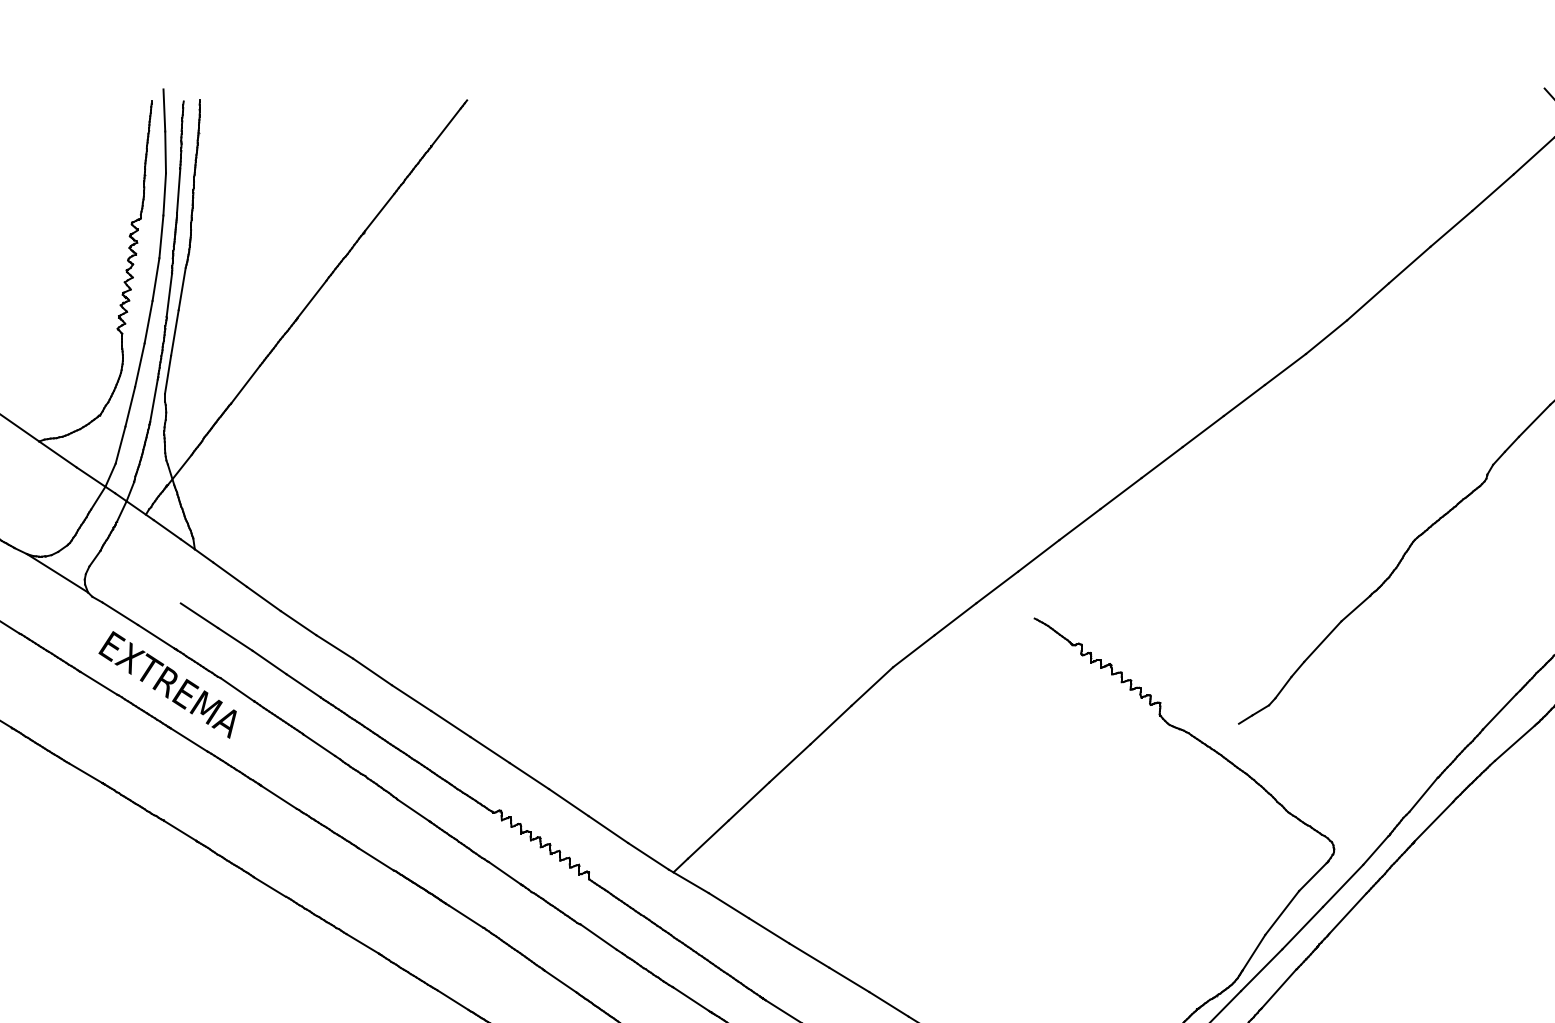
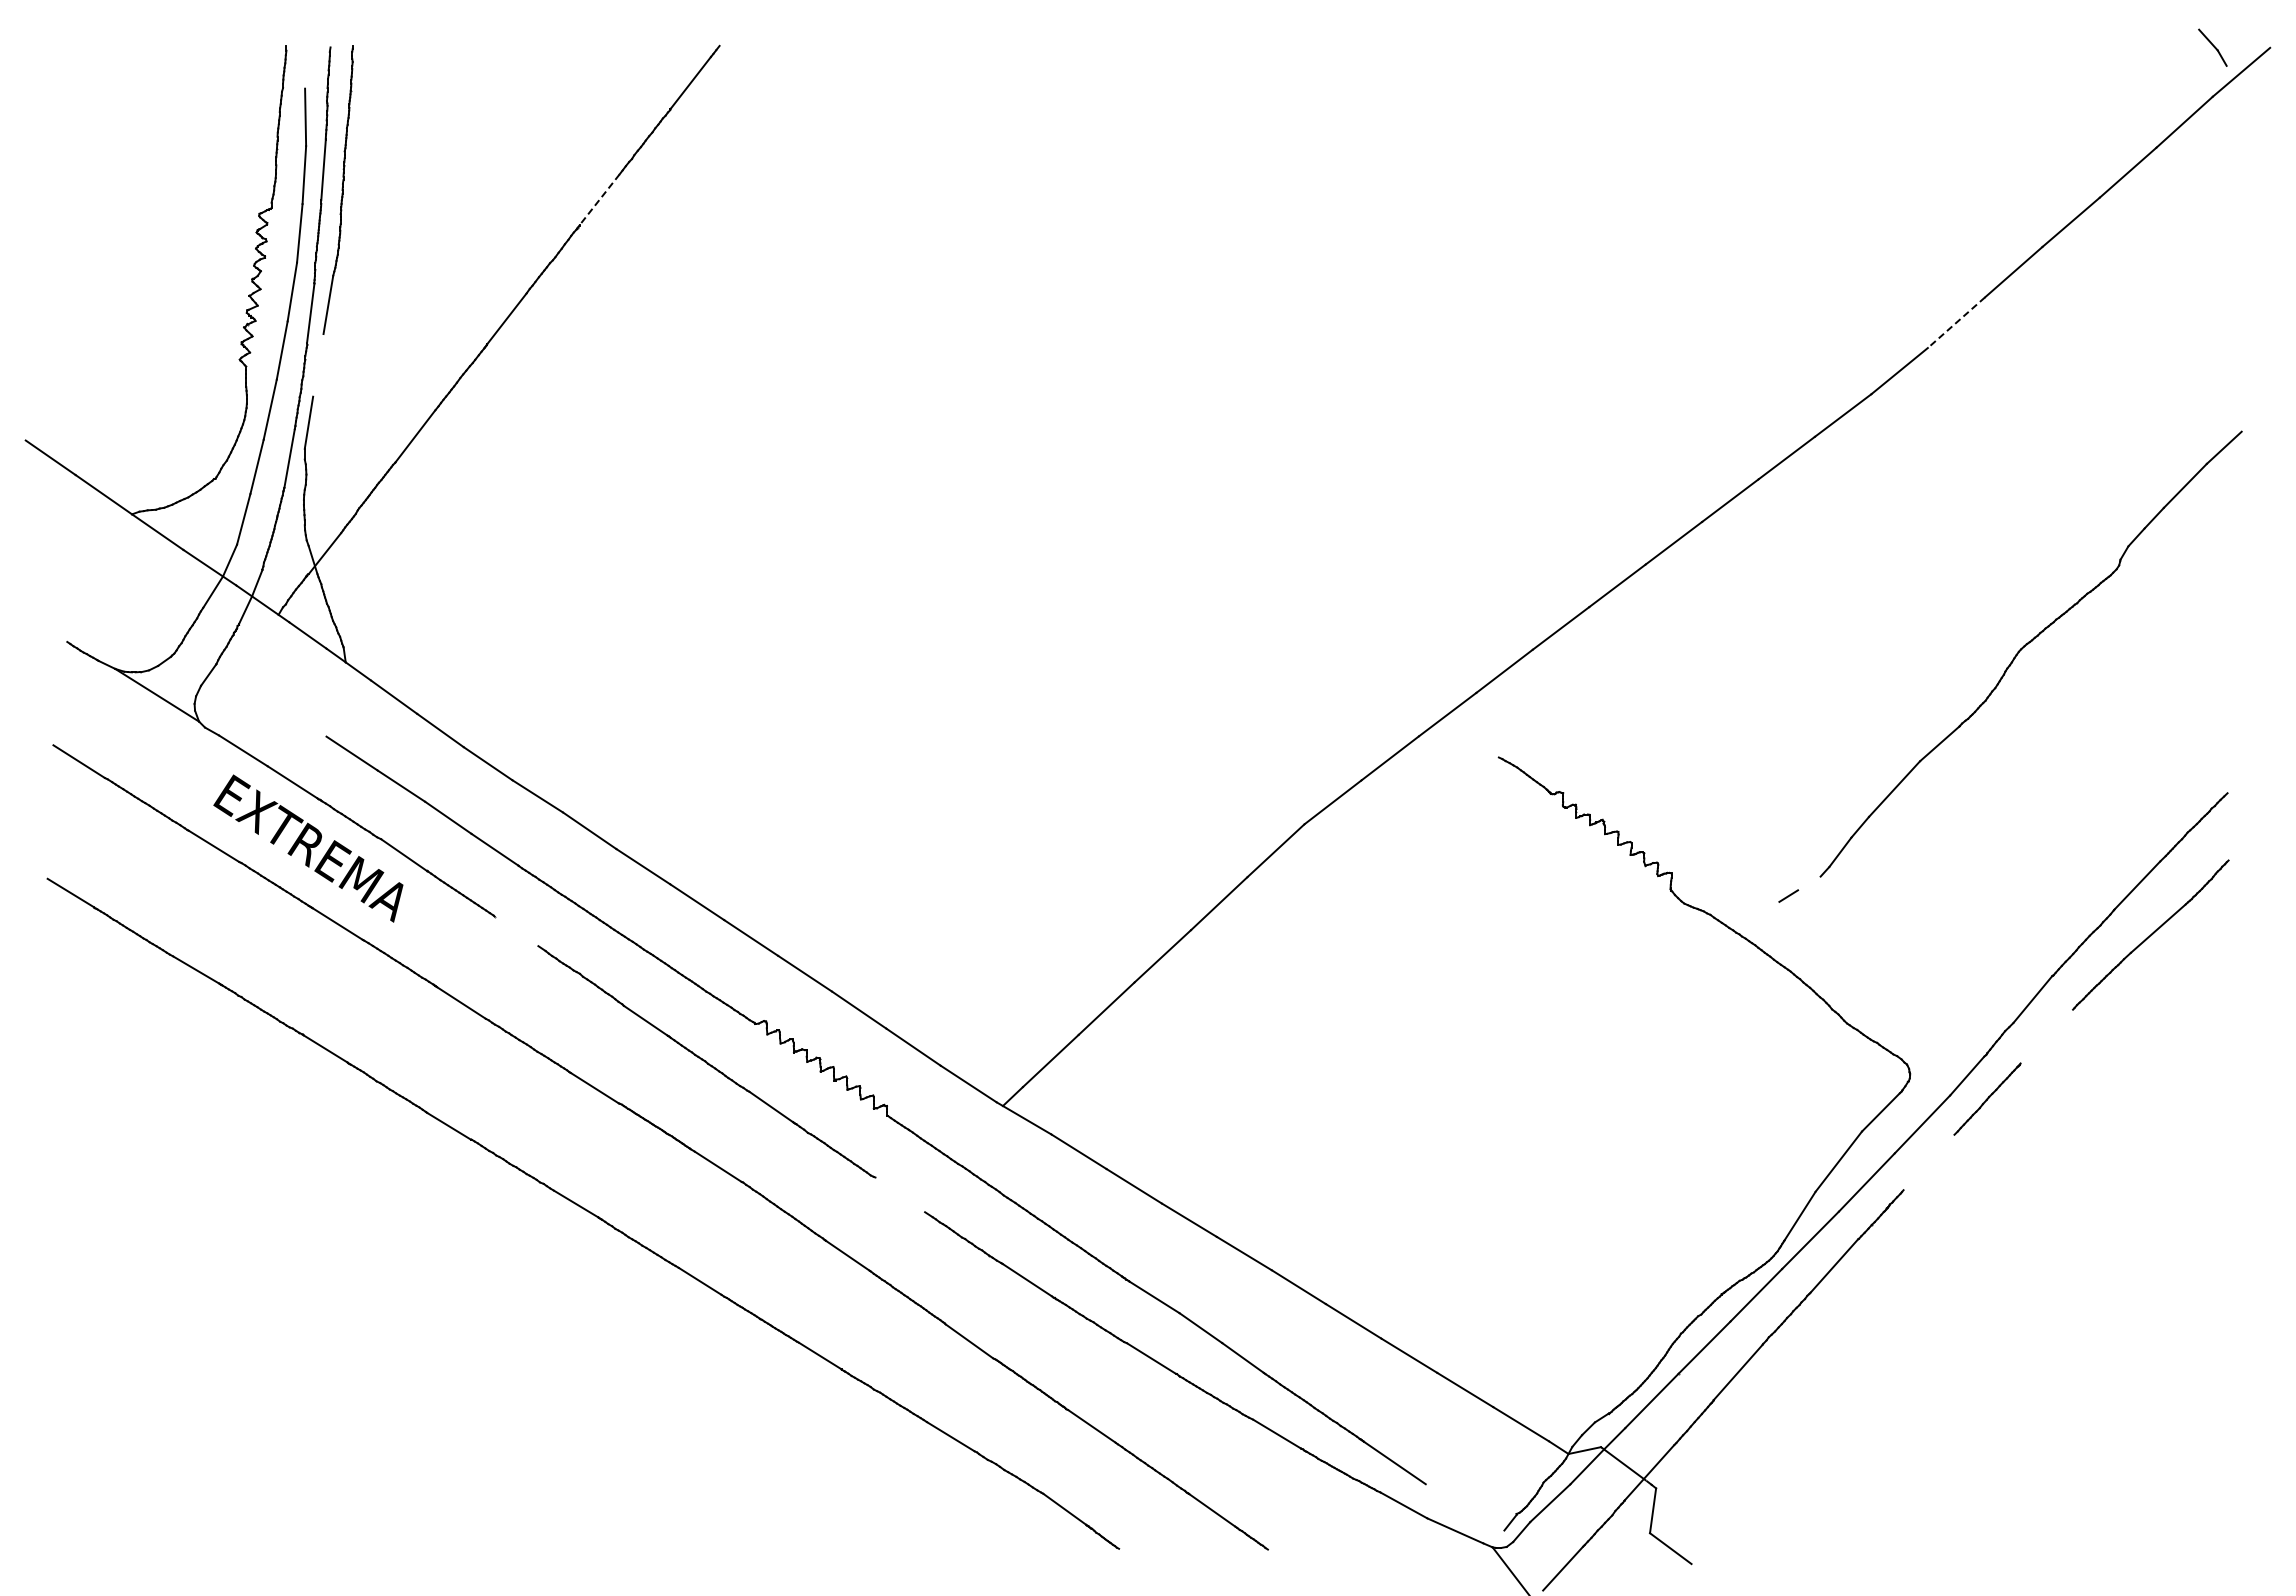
line: (164, 110) -> (303, 59), removed
line: (379, 212) -> (599, 200), solid -> dashed
line: (1367, 301) -> (1956, 322), solid -> dashed
line: (175, 333) -> (318, 365), removed
line: (1260, 710) -> (1809, 883), removed
line: (319, 745) -> (516, 931), removed
line: (1433, 821) -> (2046, 1036), removed
line: (1347, 913) -> (1928, 1162), removed
line: (598, 936) -> (900, 1194), removed

